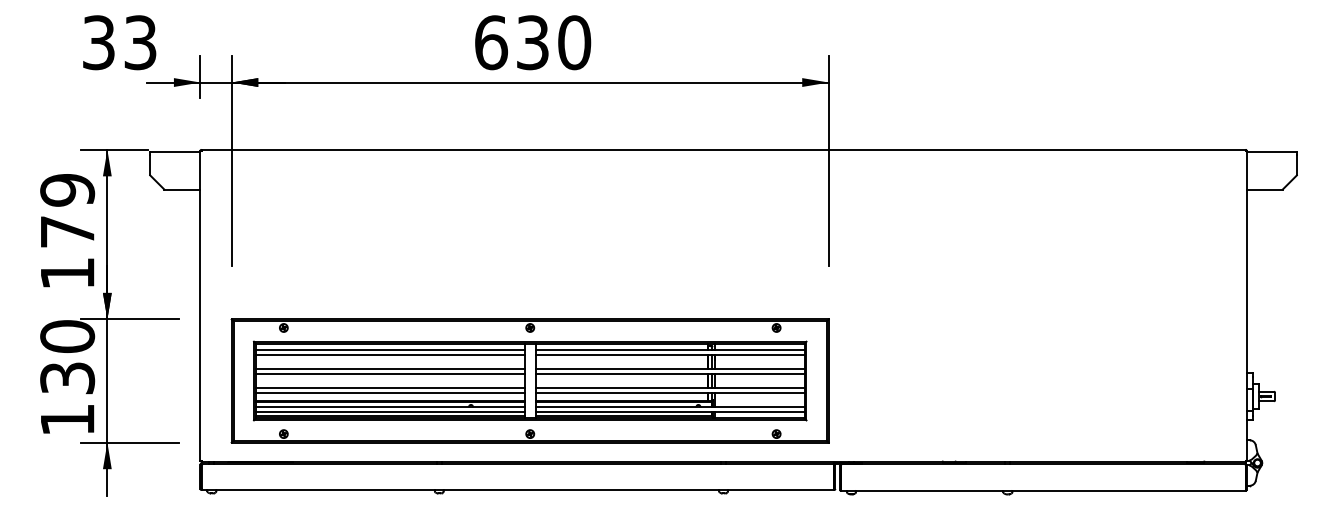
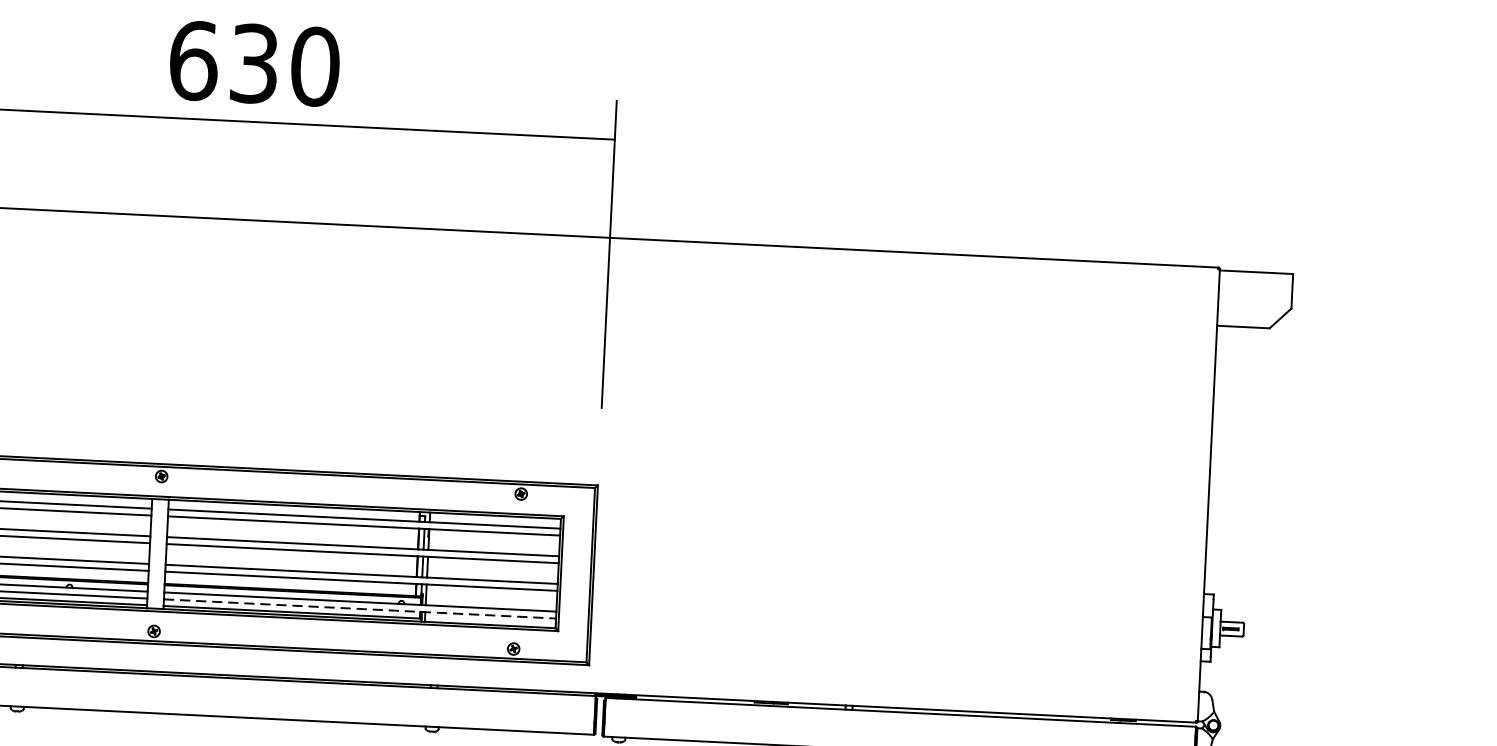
text: (533, 42) -> (255, 63), moved
fill: (815, 82) -> (595, 138), removed
line: (670, 411) -> (360, 608), solid -> dashed

